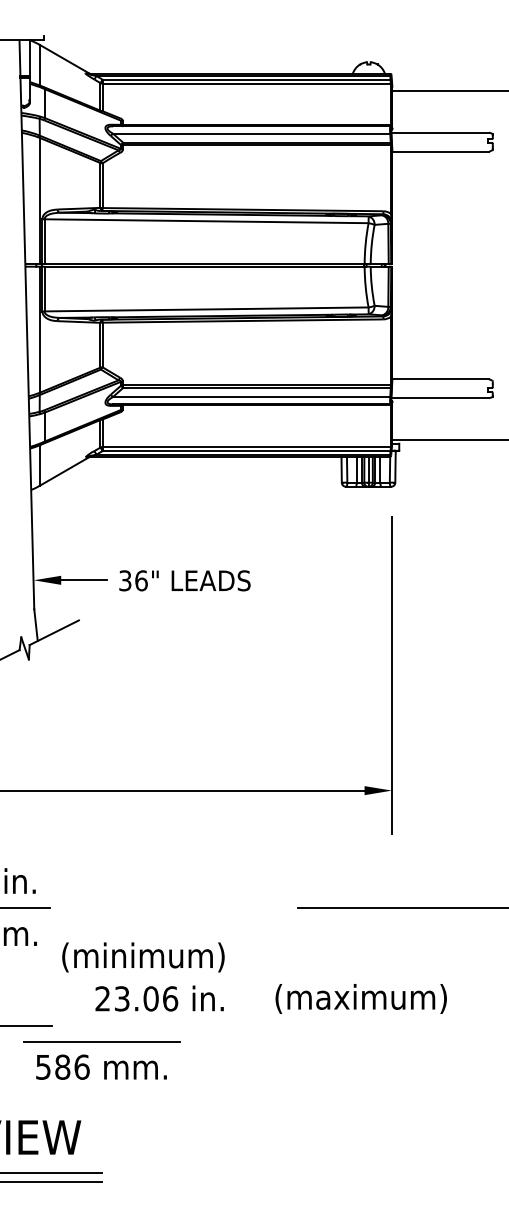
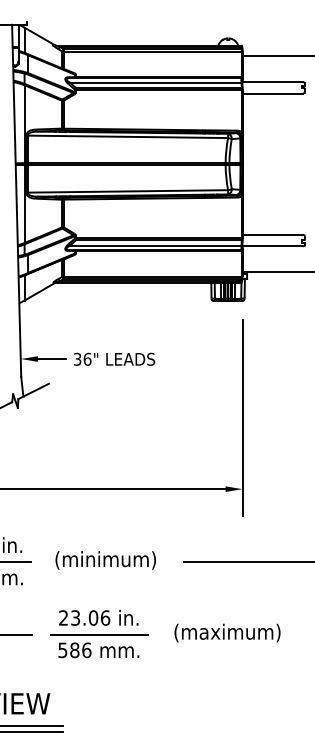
text: (142, 957) -> (105, 560), moved
text: (361, 998) -> (227, 632), moved
part: (102, 1061) -> (99, 646), moved

